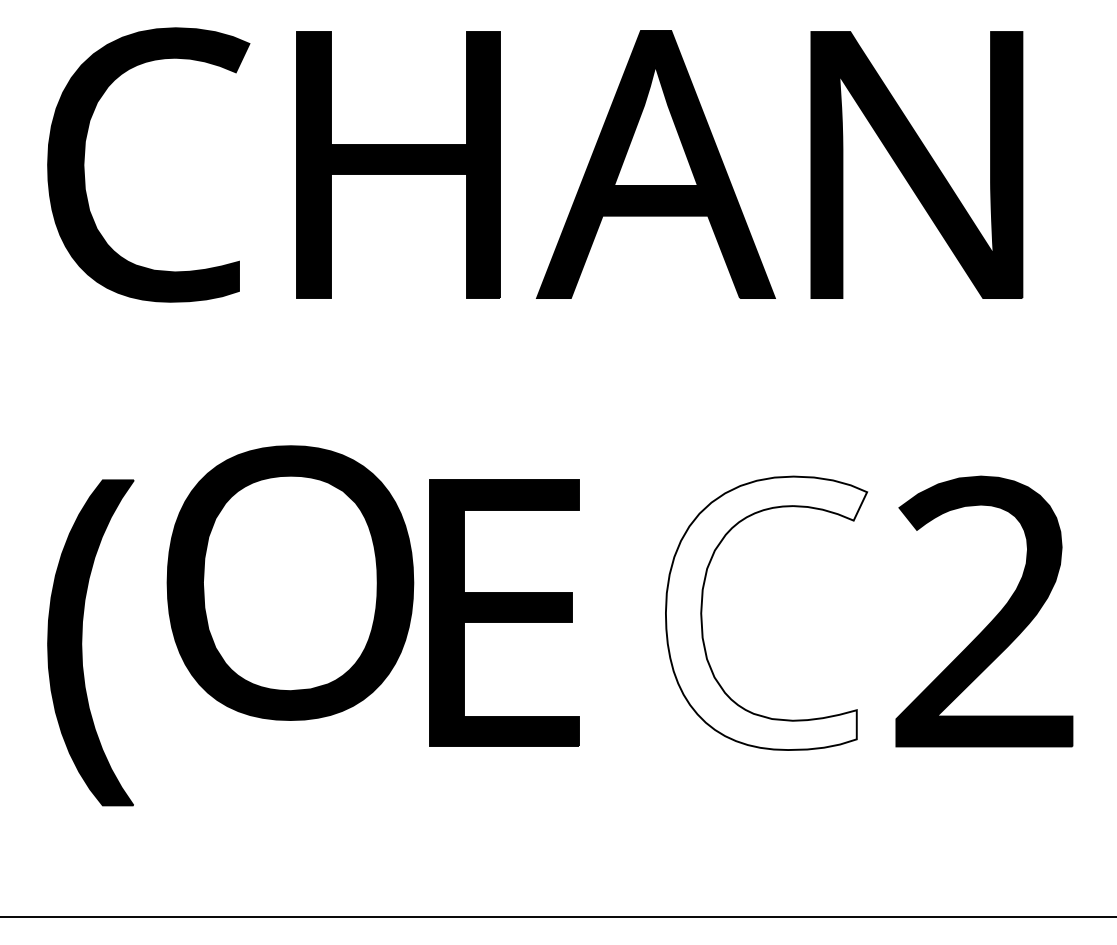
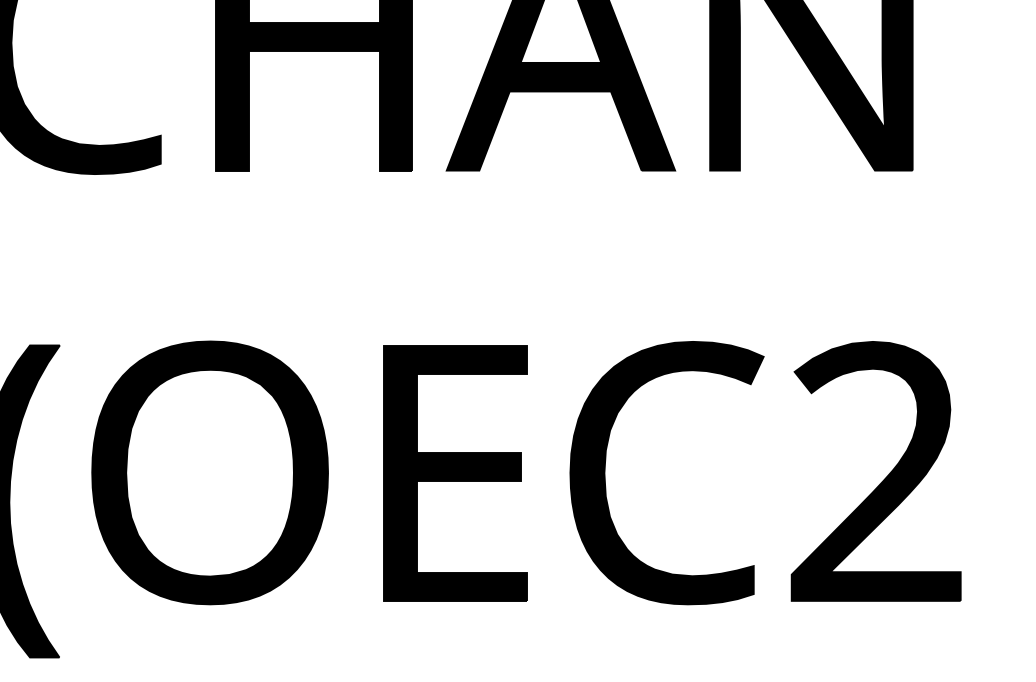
part: (290, 582) -> (210, 472), moved
part: (504, 612) -> (455, 472), moved
fill: (766, 613) -> (667, 473), added

